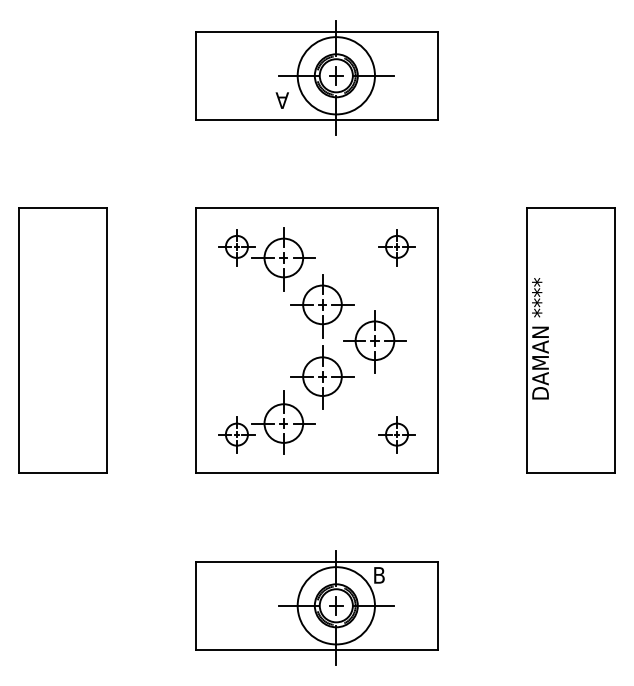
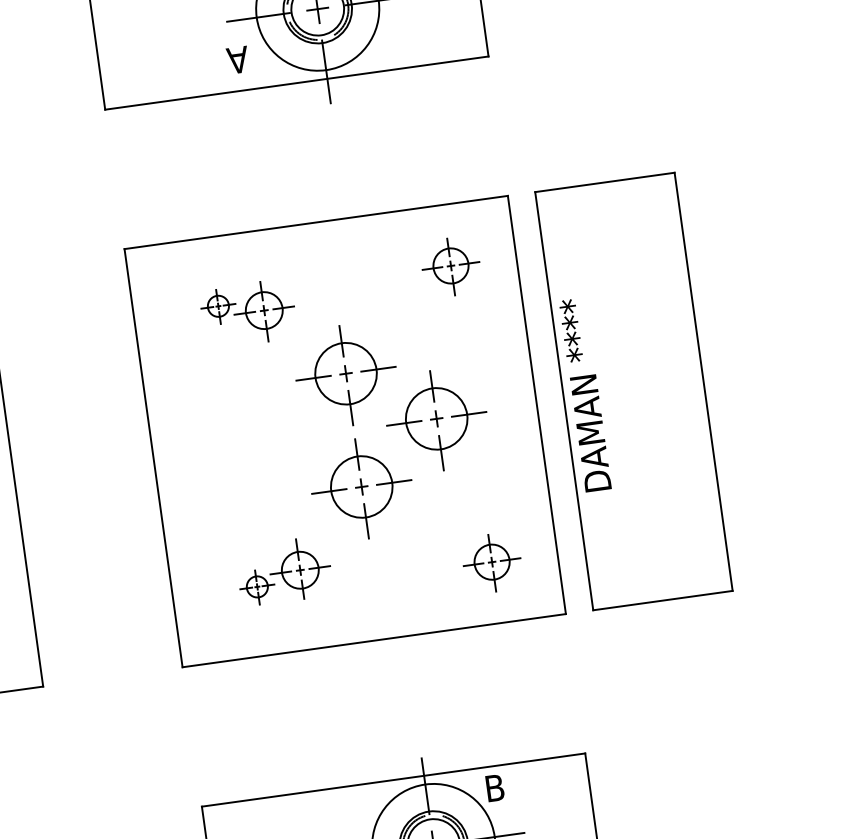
part: (266, 259) -> (247, 314), size x0.6
part: (570, 340) -> (633, 391), moved
part: (266, 422) -> (283, 571), size x0.6

